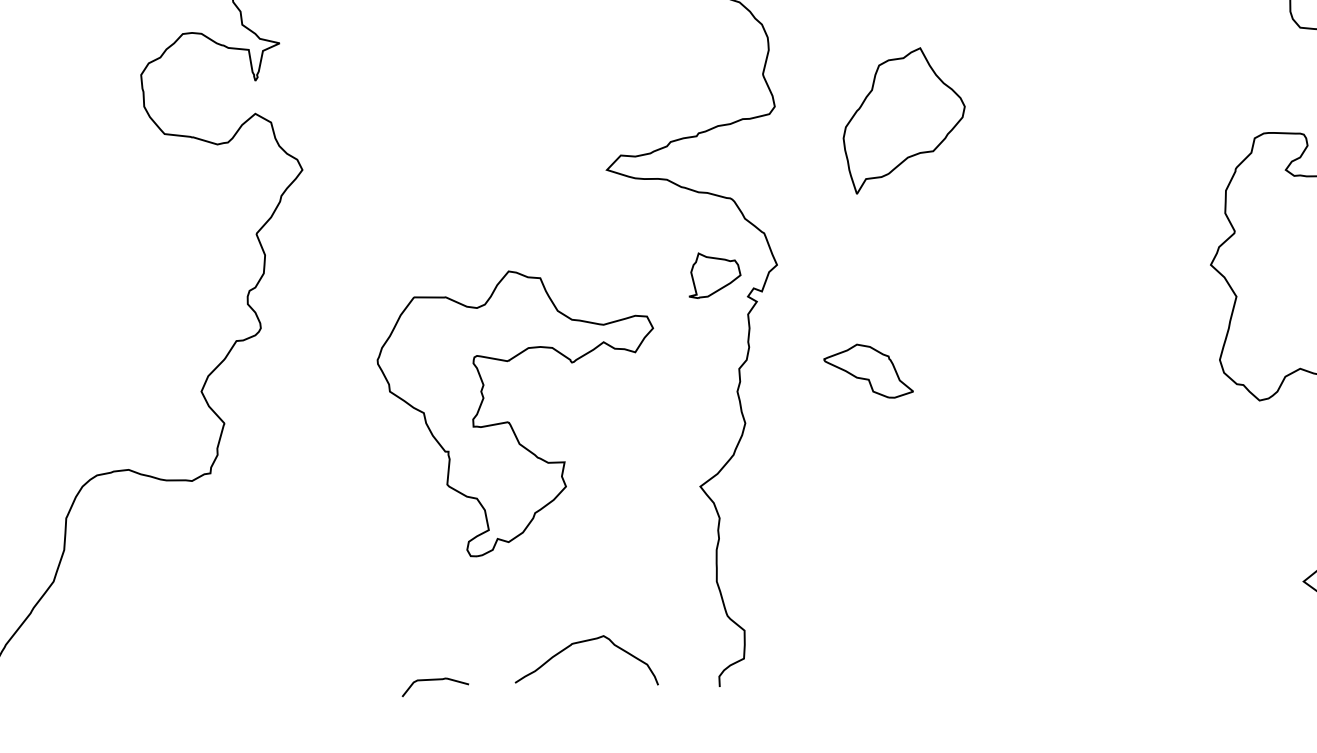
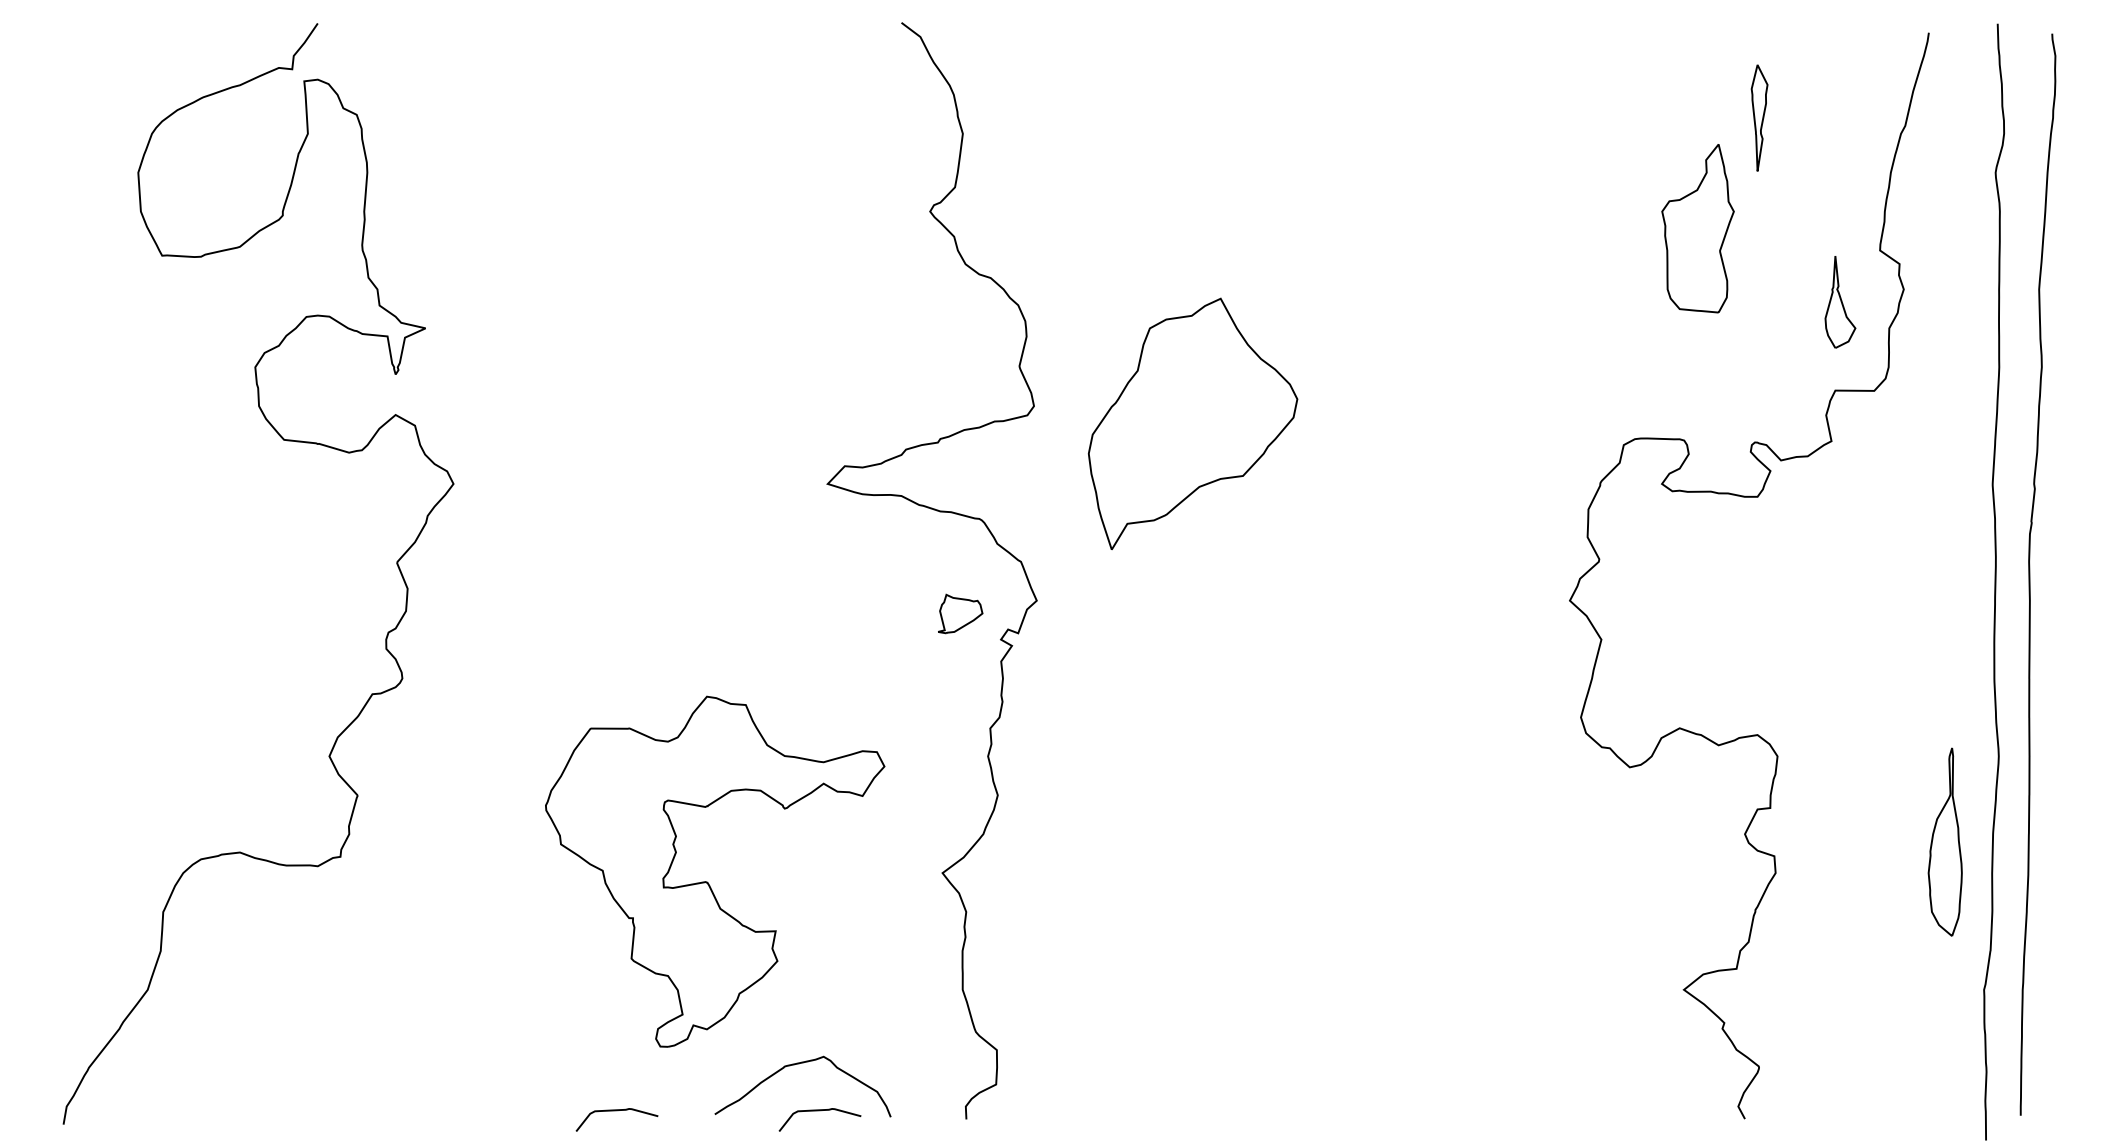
part: (903, 120) -> (1192, 423), size x1.4
part: (714, 275) -> (960, 613), size x0.7
part: (868, 370) -> (1149, 730), removed
part: (509, 421) -> (707, 881), moved
curve: (600, 680) -> (819, 1111), added

